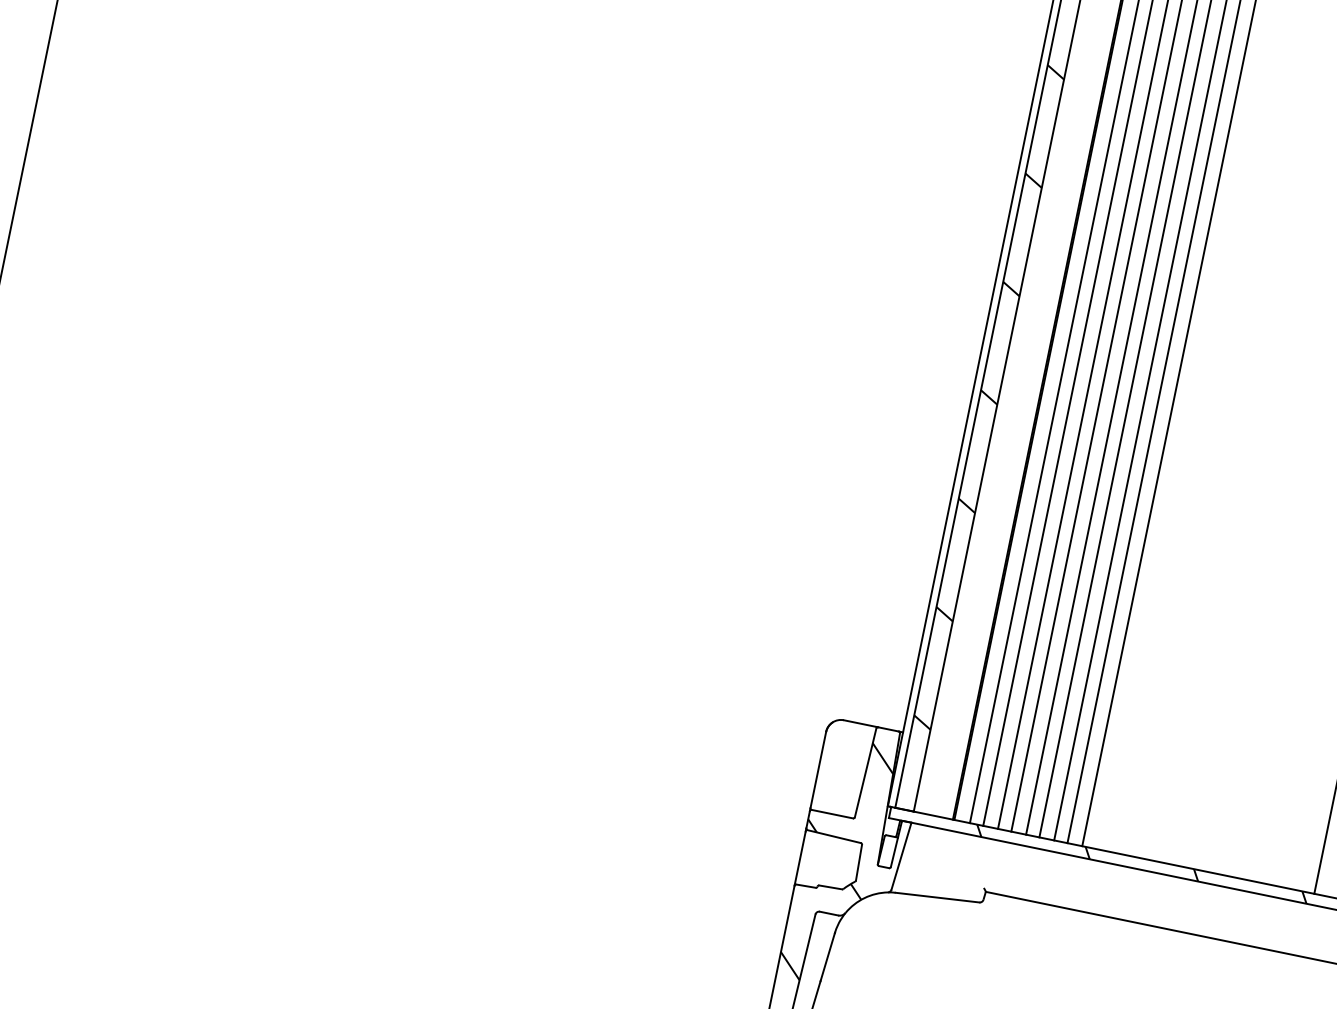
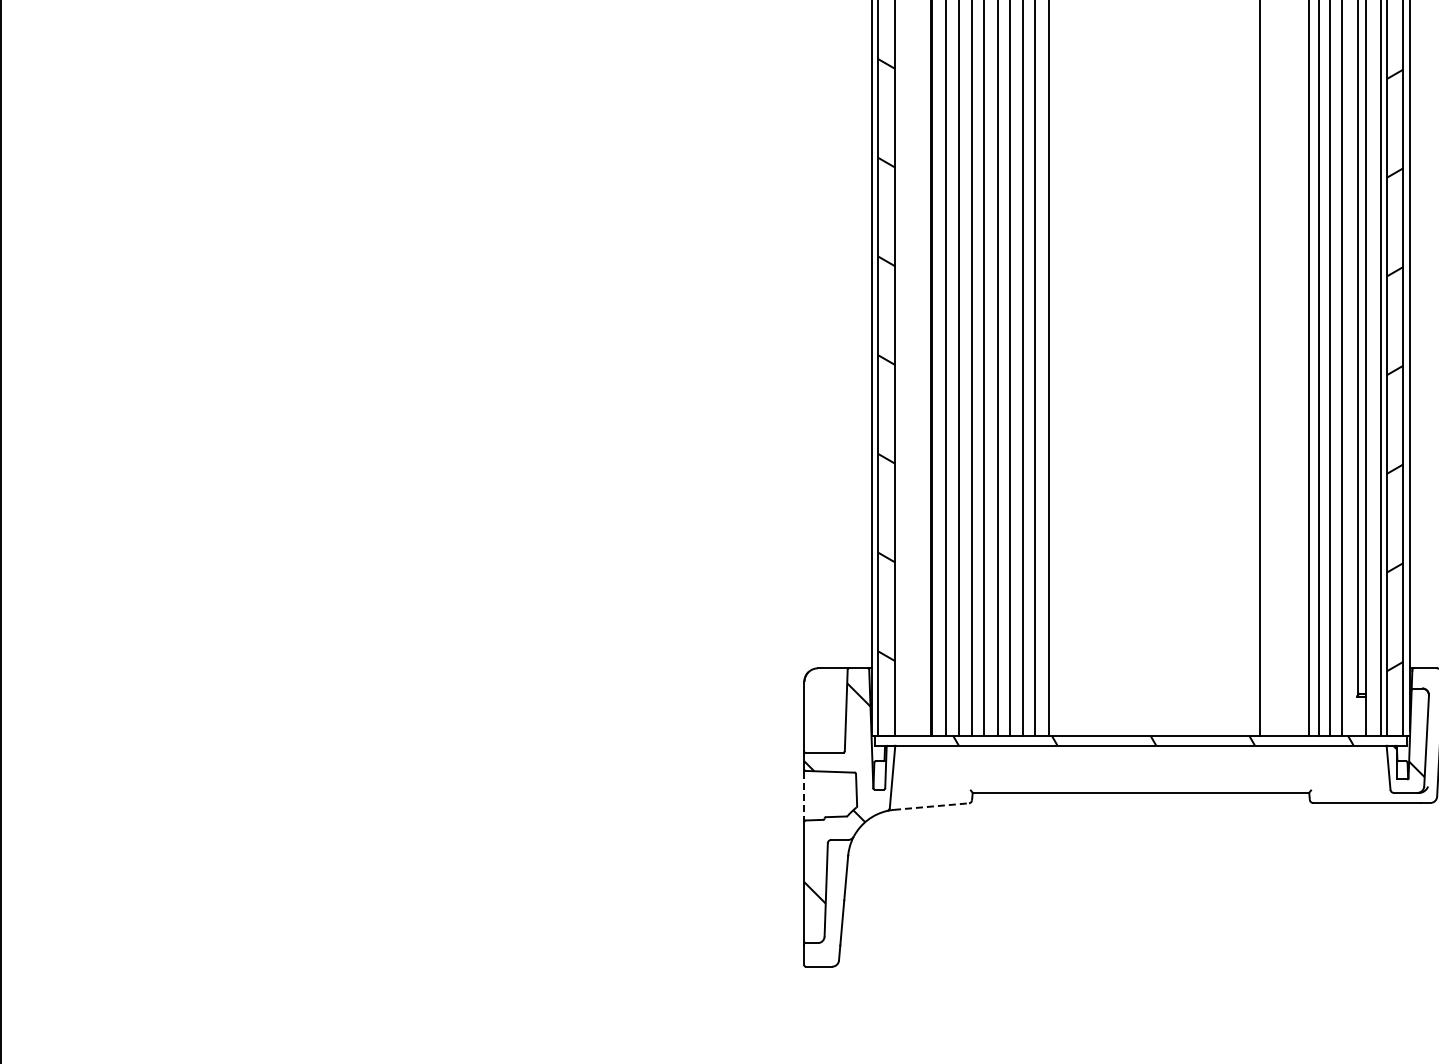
line: (800, 859) -> (804, 797), solid -> dashed
line: (937, 897) -> (931, 806), solid -> dashed

